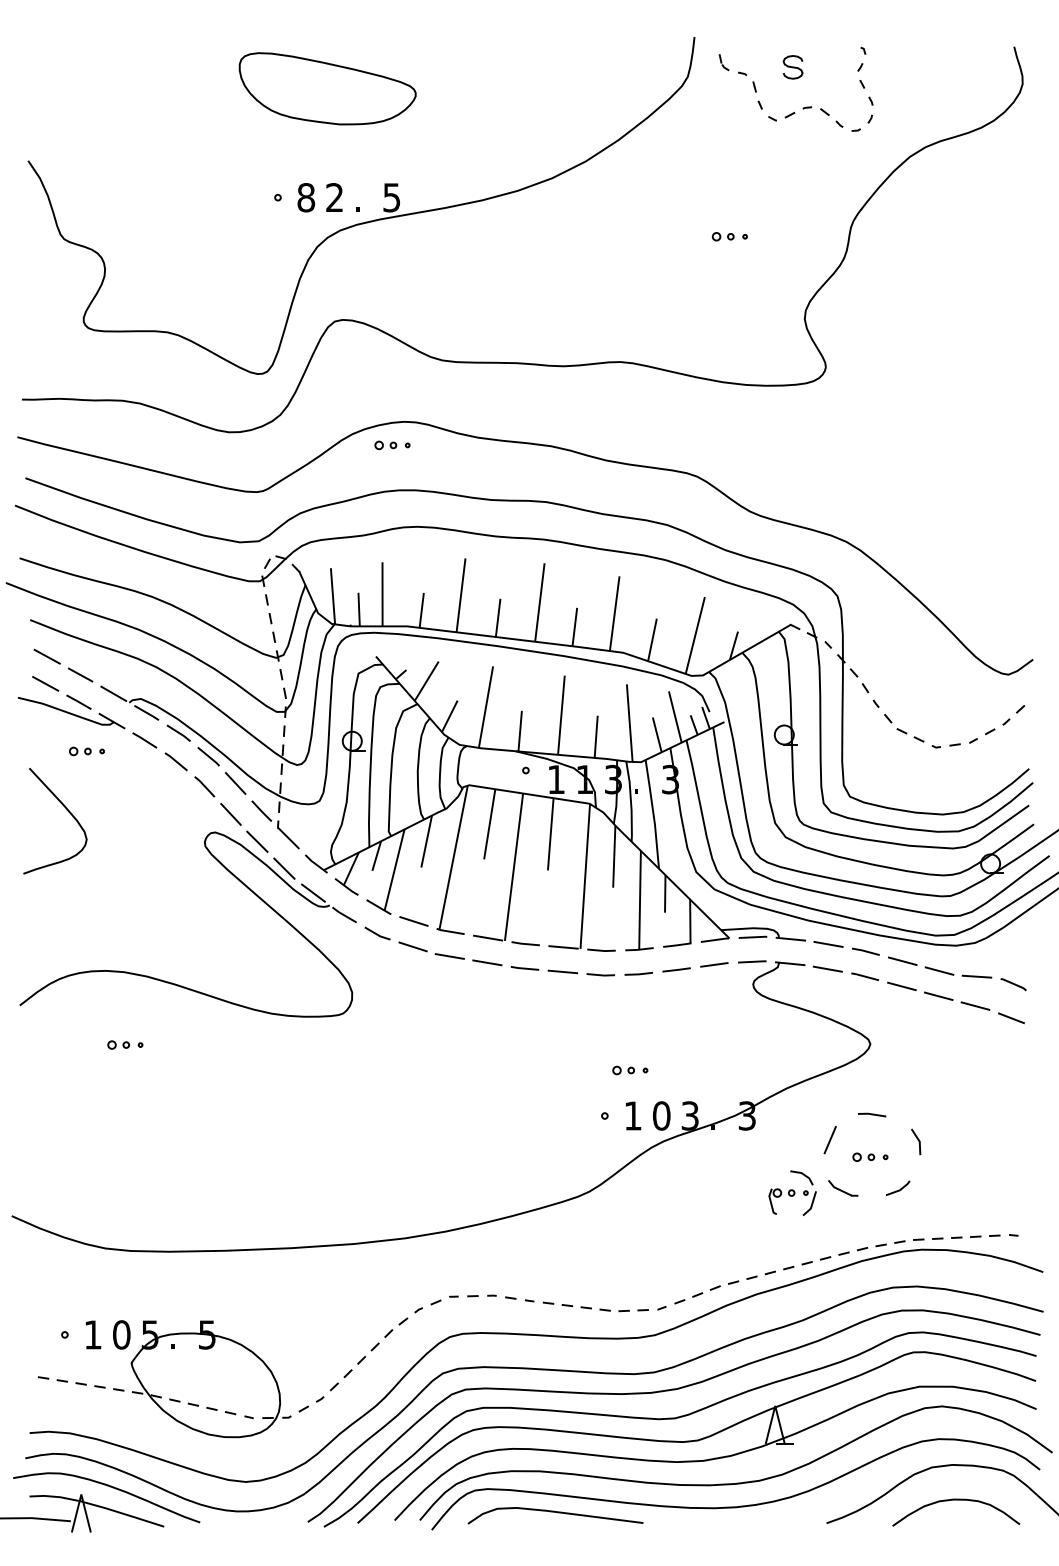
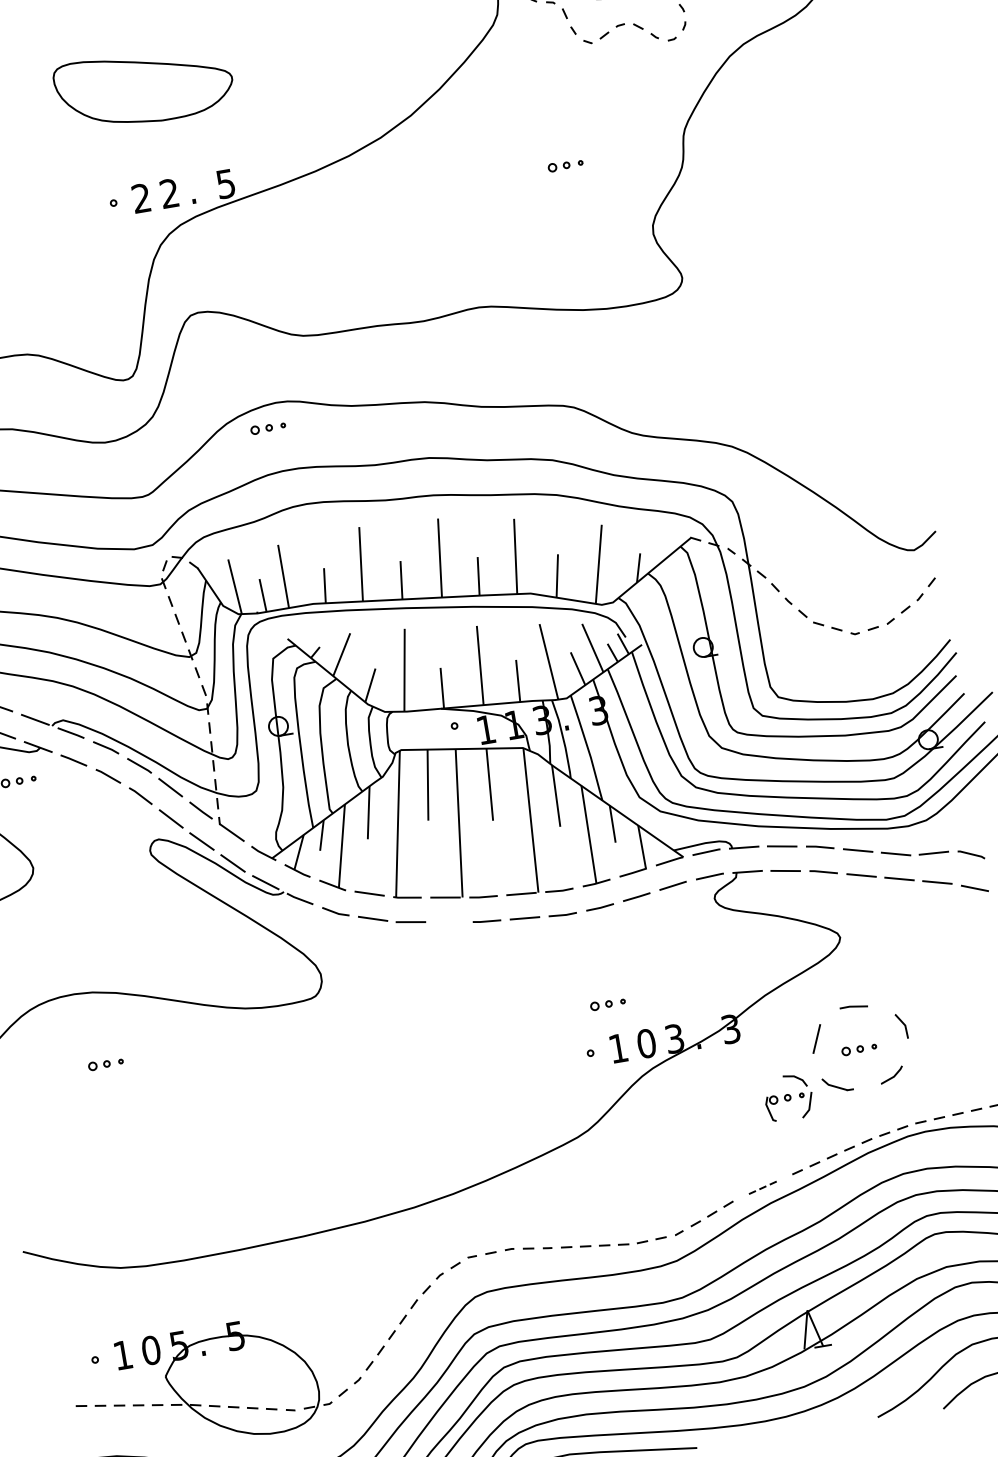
text: (306, 197) -> (141, 198), 8 -> 2
line: (487, 962) -> (449, 921), removed
part: (751, 1277) -> (762, 1187), size x0.6

